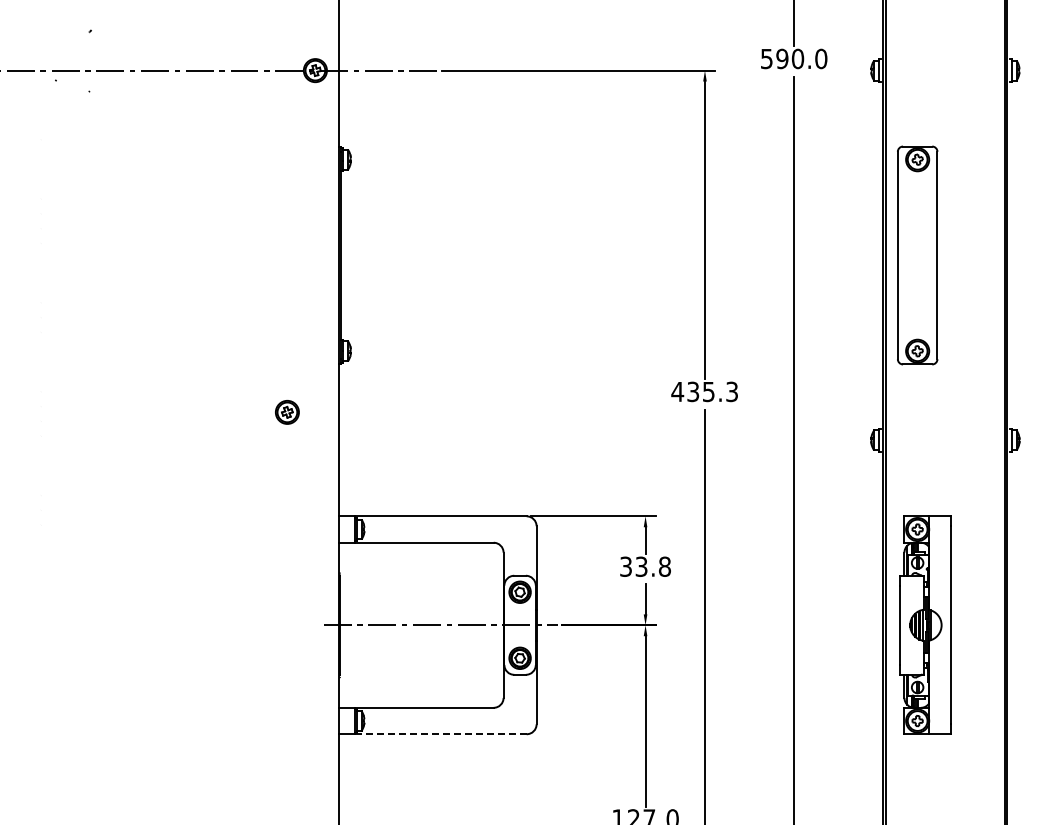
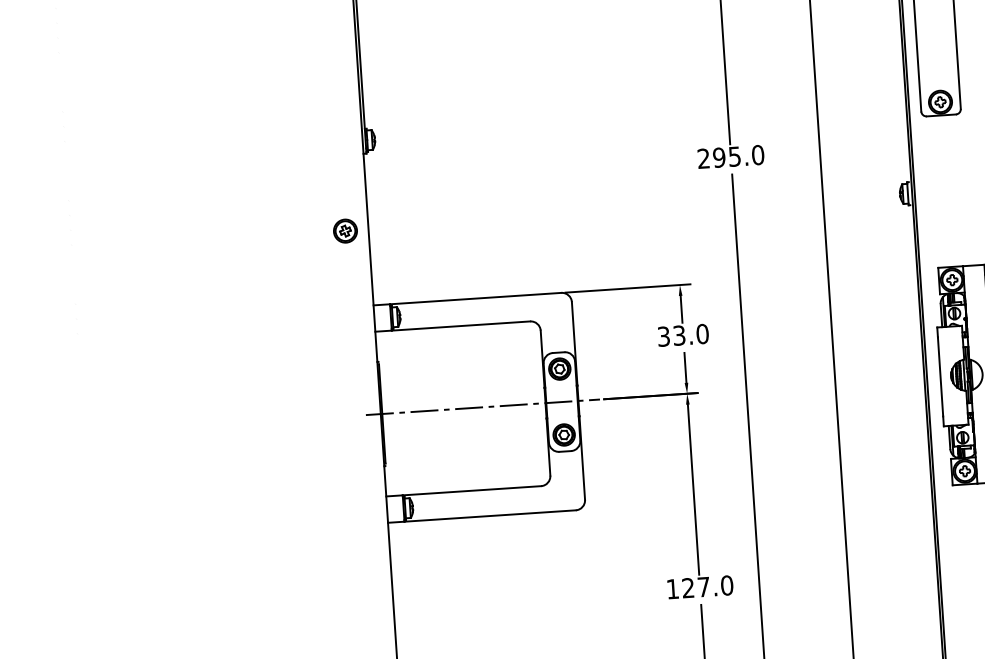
text: (704, 391) -> (730, 156), 435.3 -> 295.0
part: (287, 412) -> (345, 231), moved
text: (664, 566) -> (702, 333), 33.8 -> 33.0
line: (440, 734) -> (489, 516), dashed -> solid

